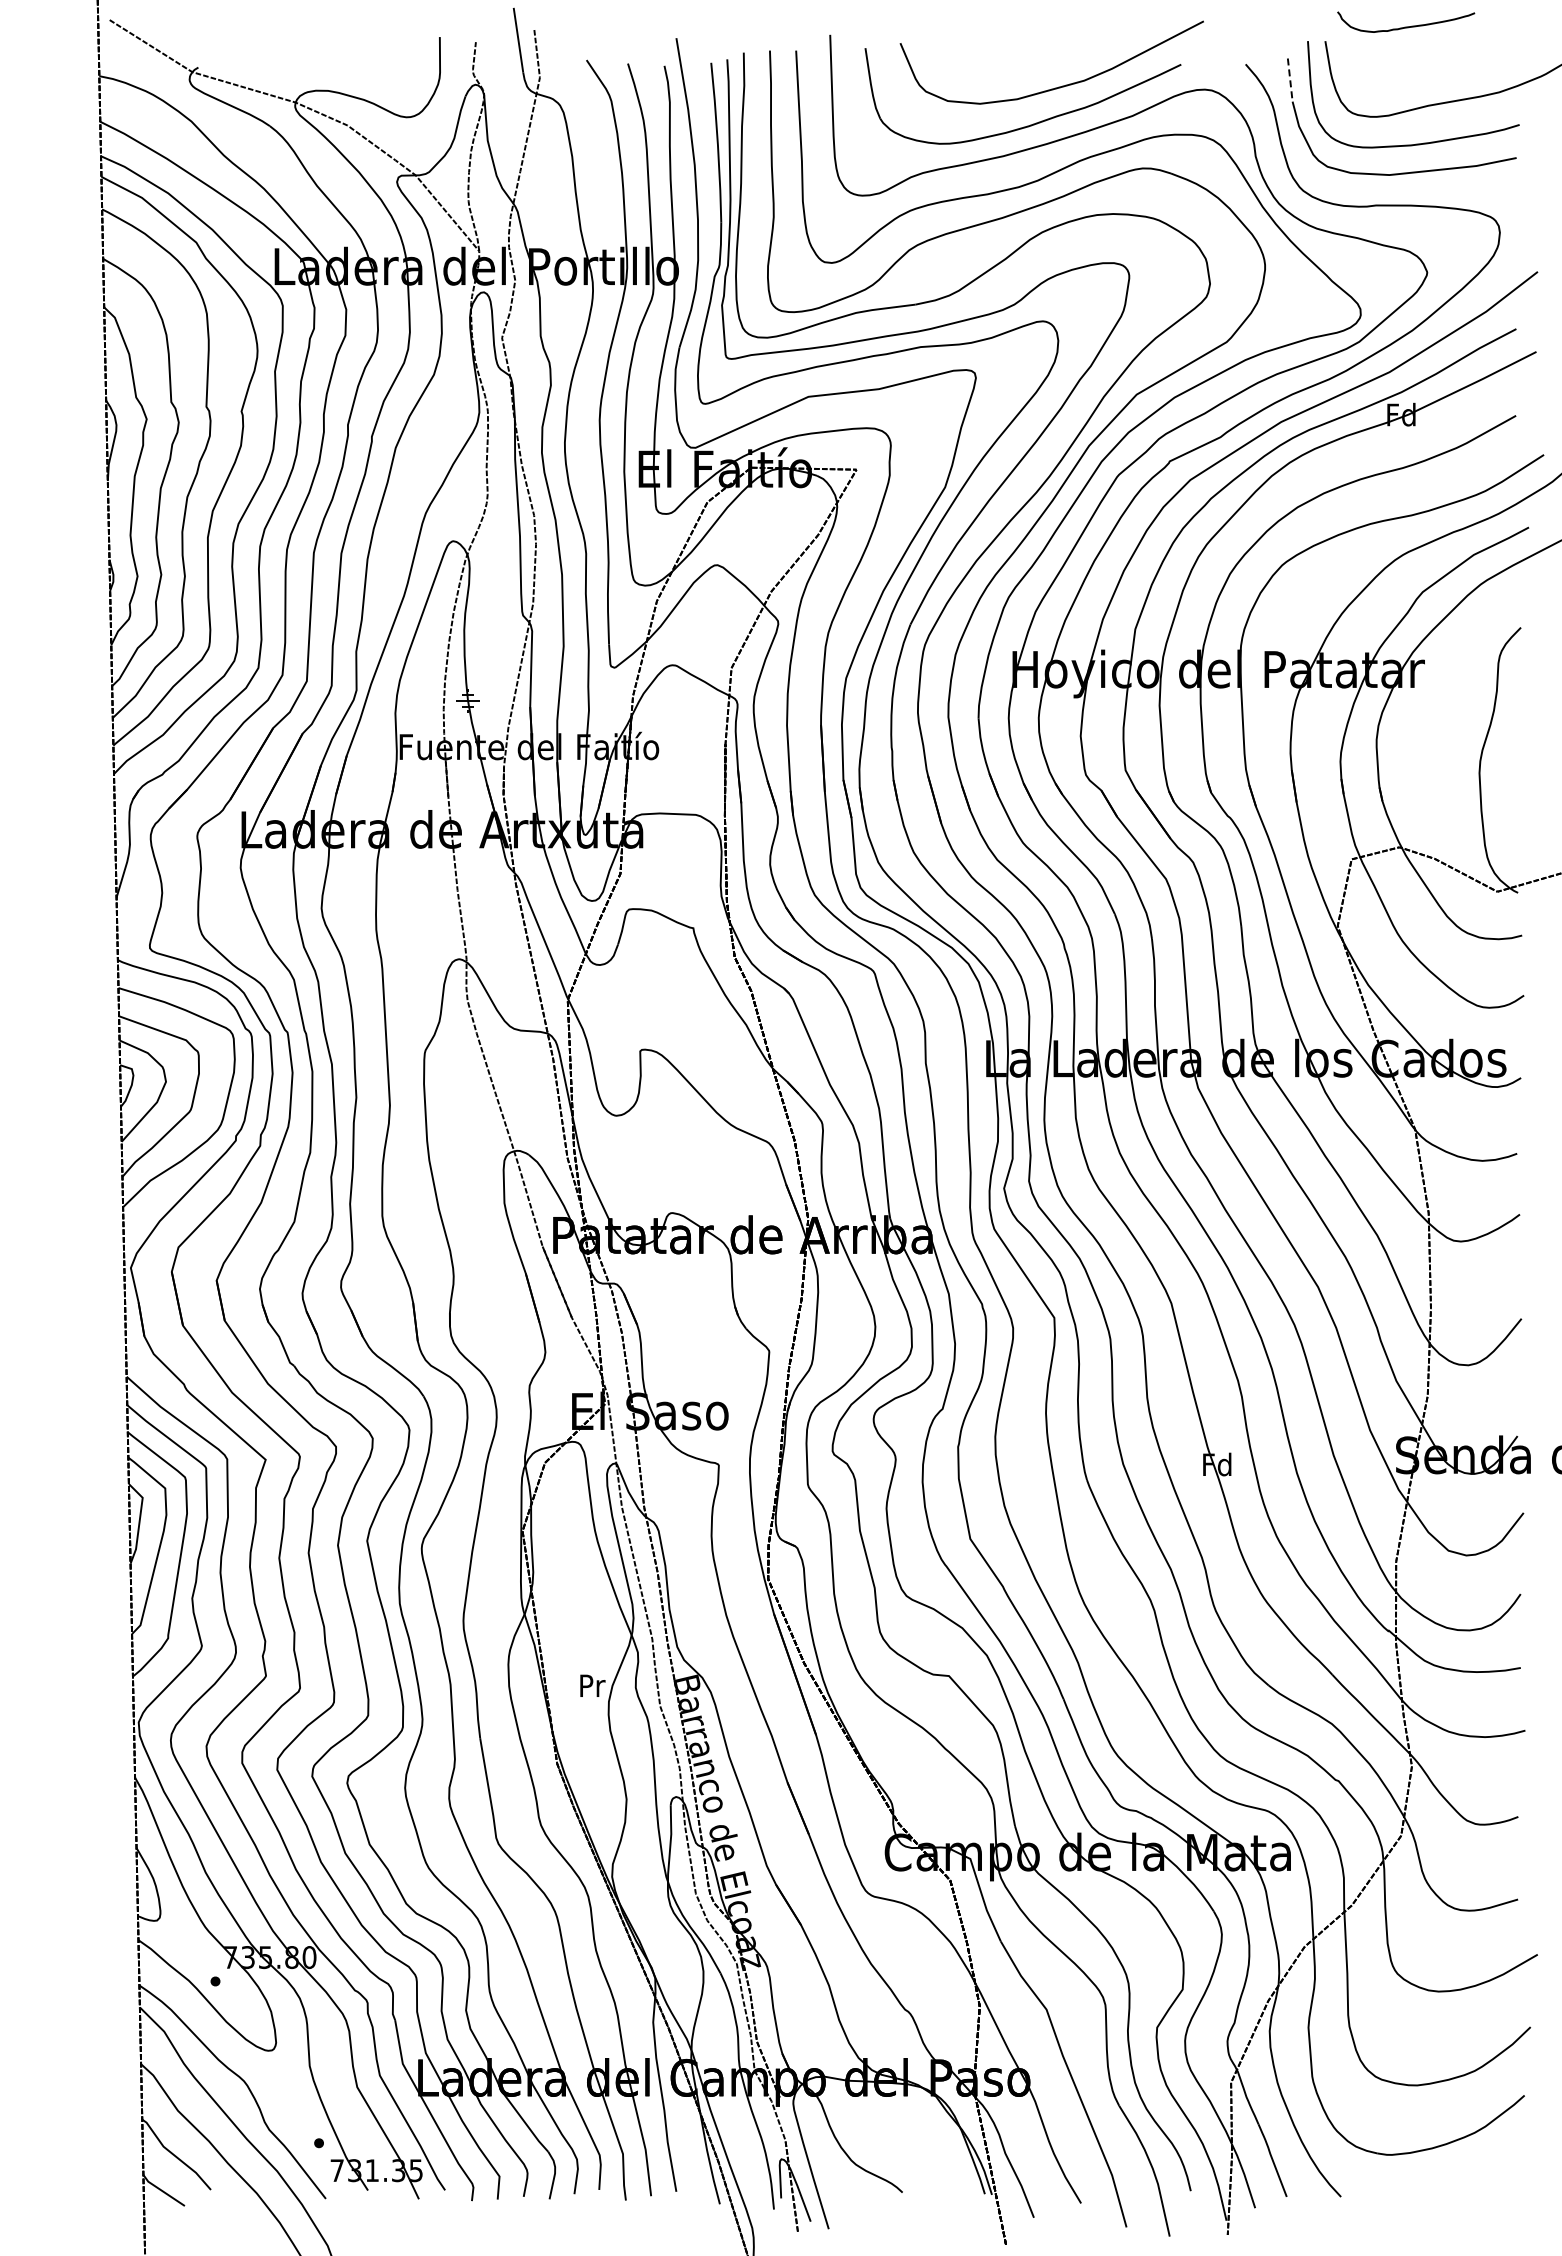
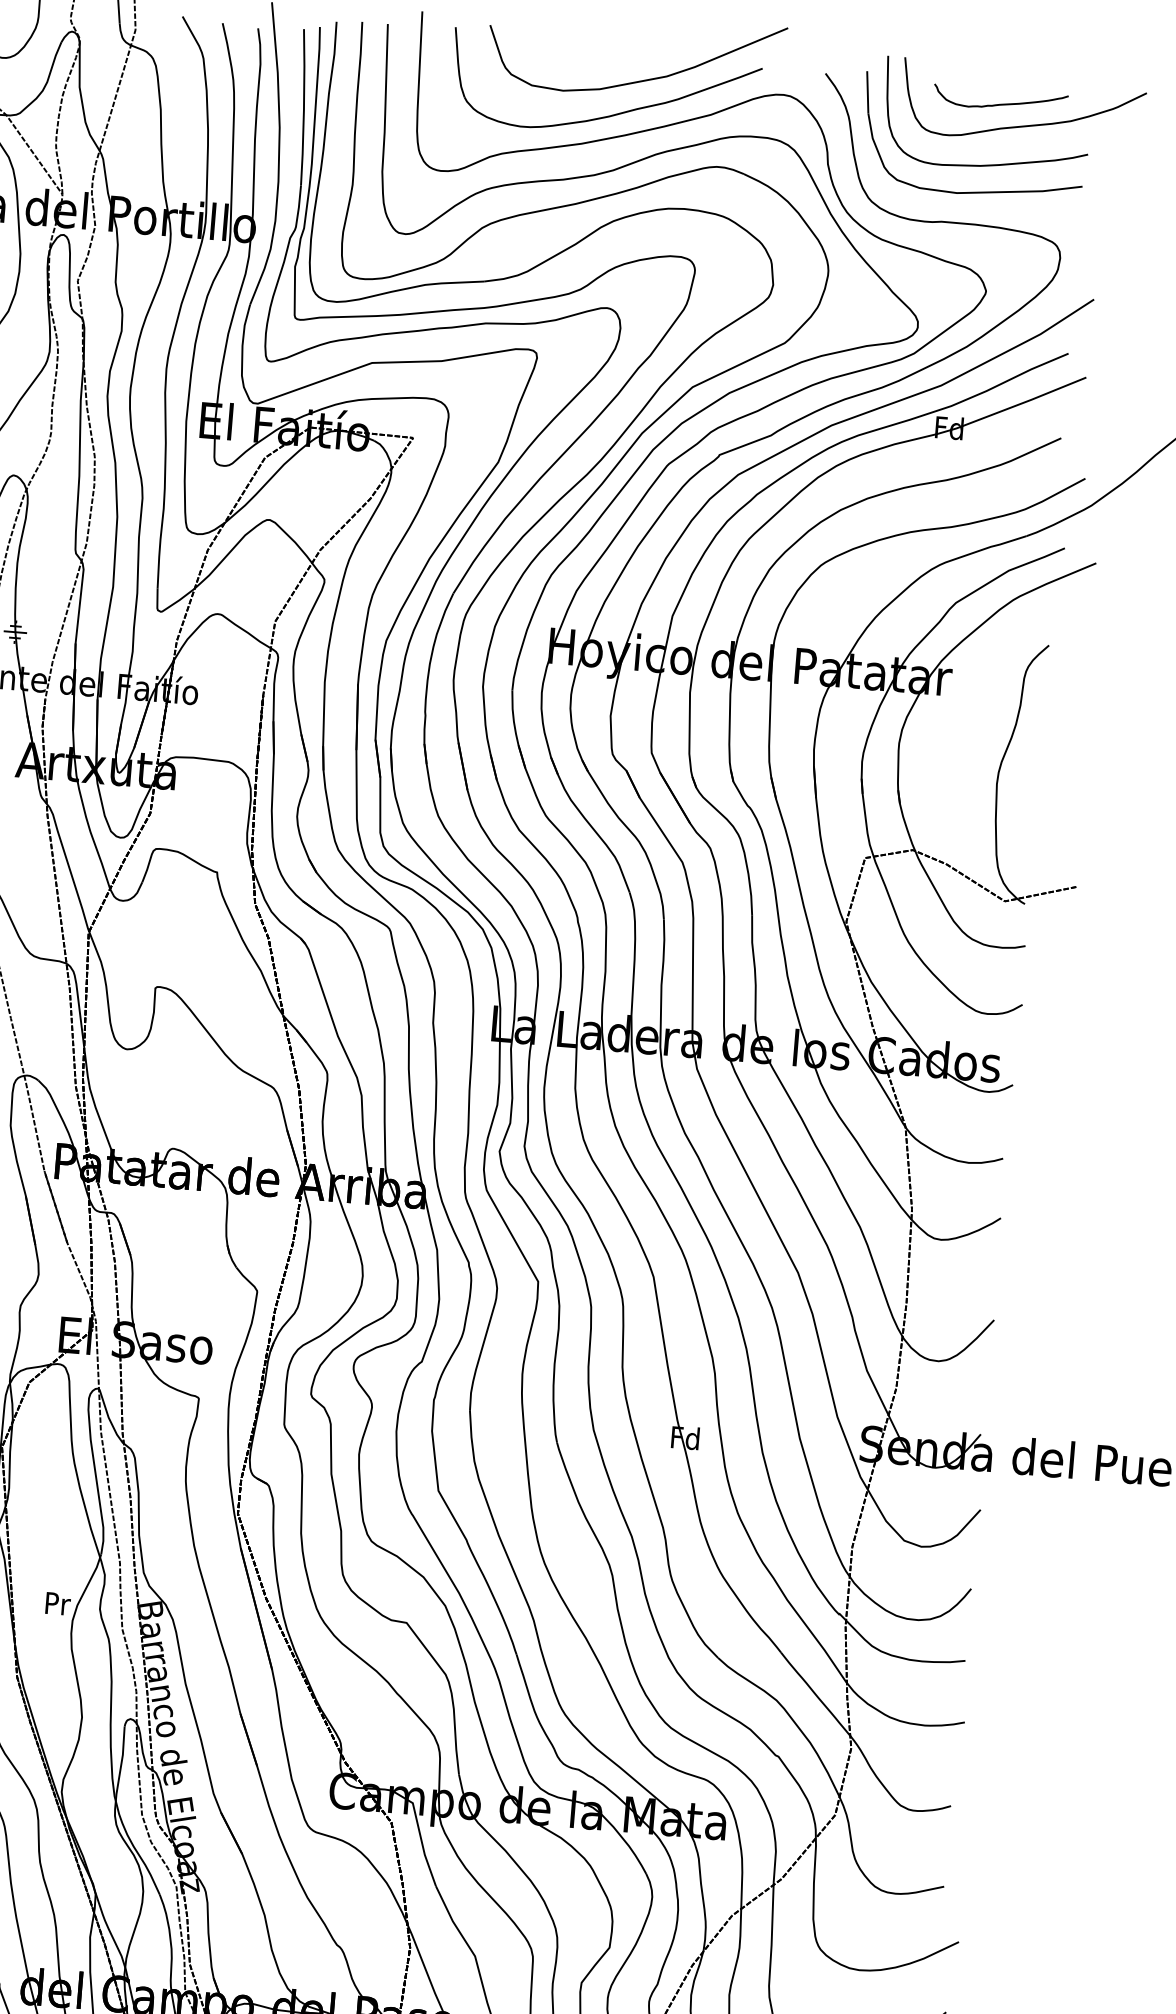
curve: (1406, 26) -> (1000, 103), moved
line: (1290, 80) -> (868, 92), dashed -> solid

